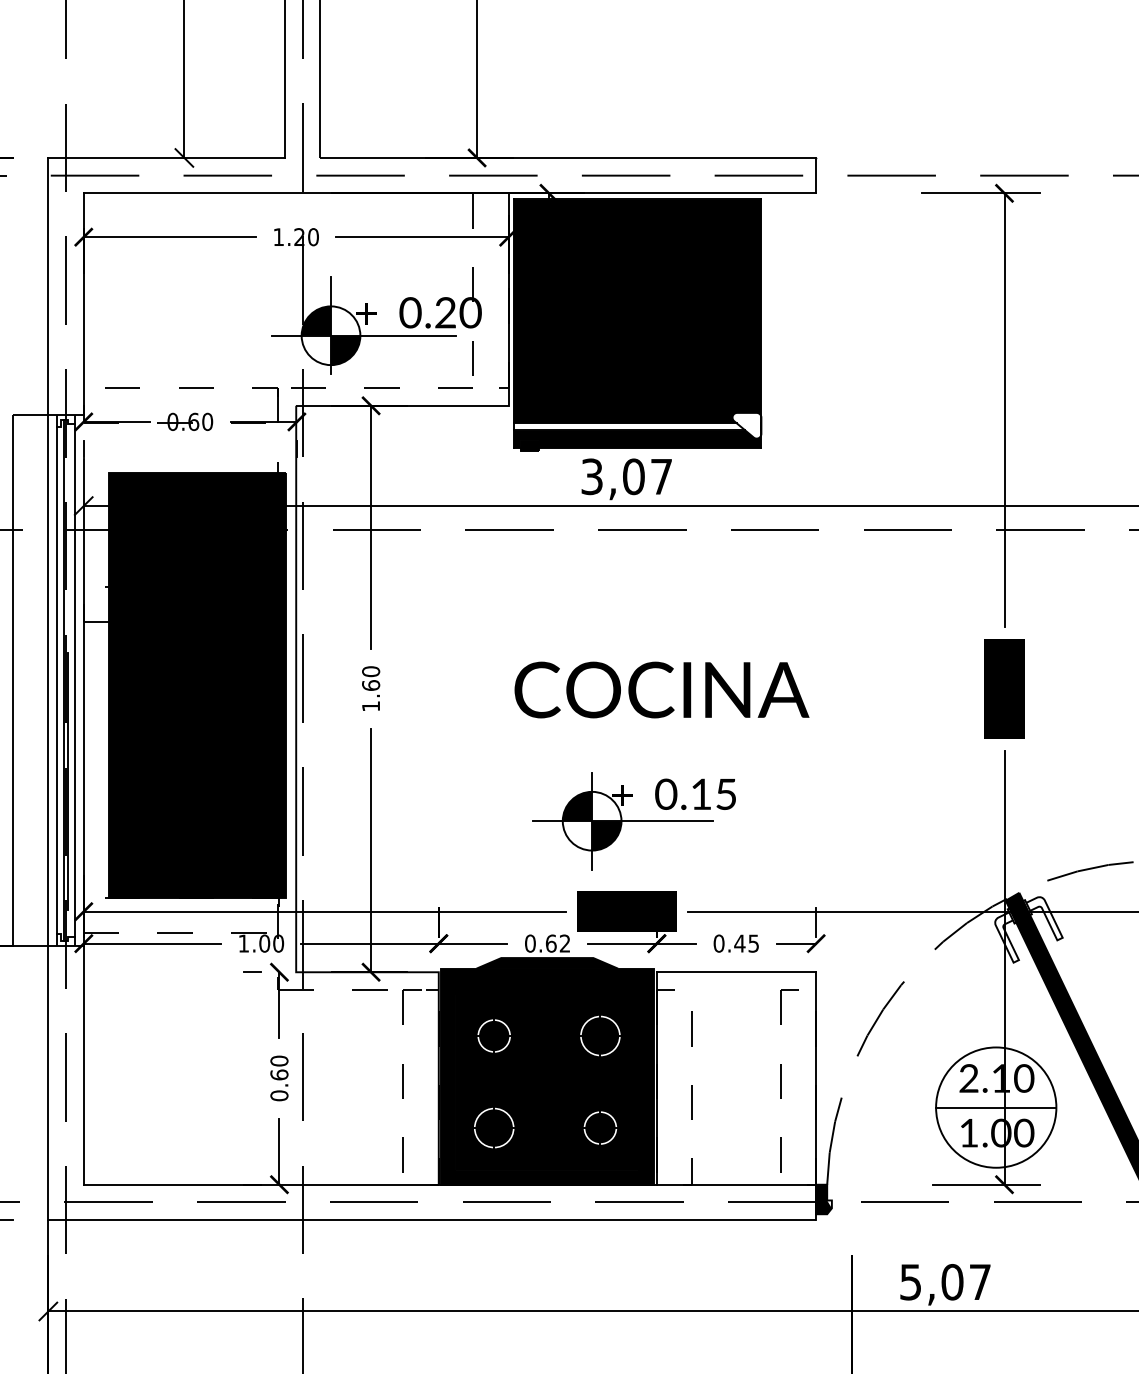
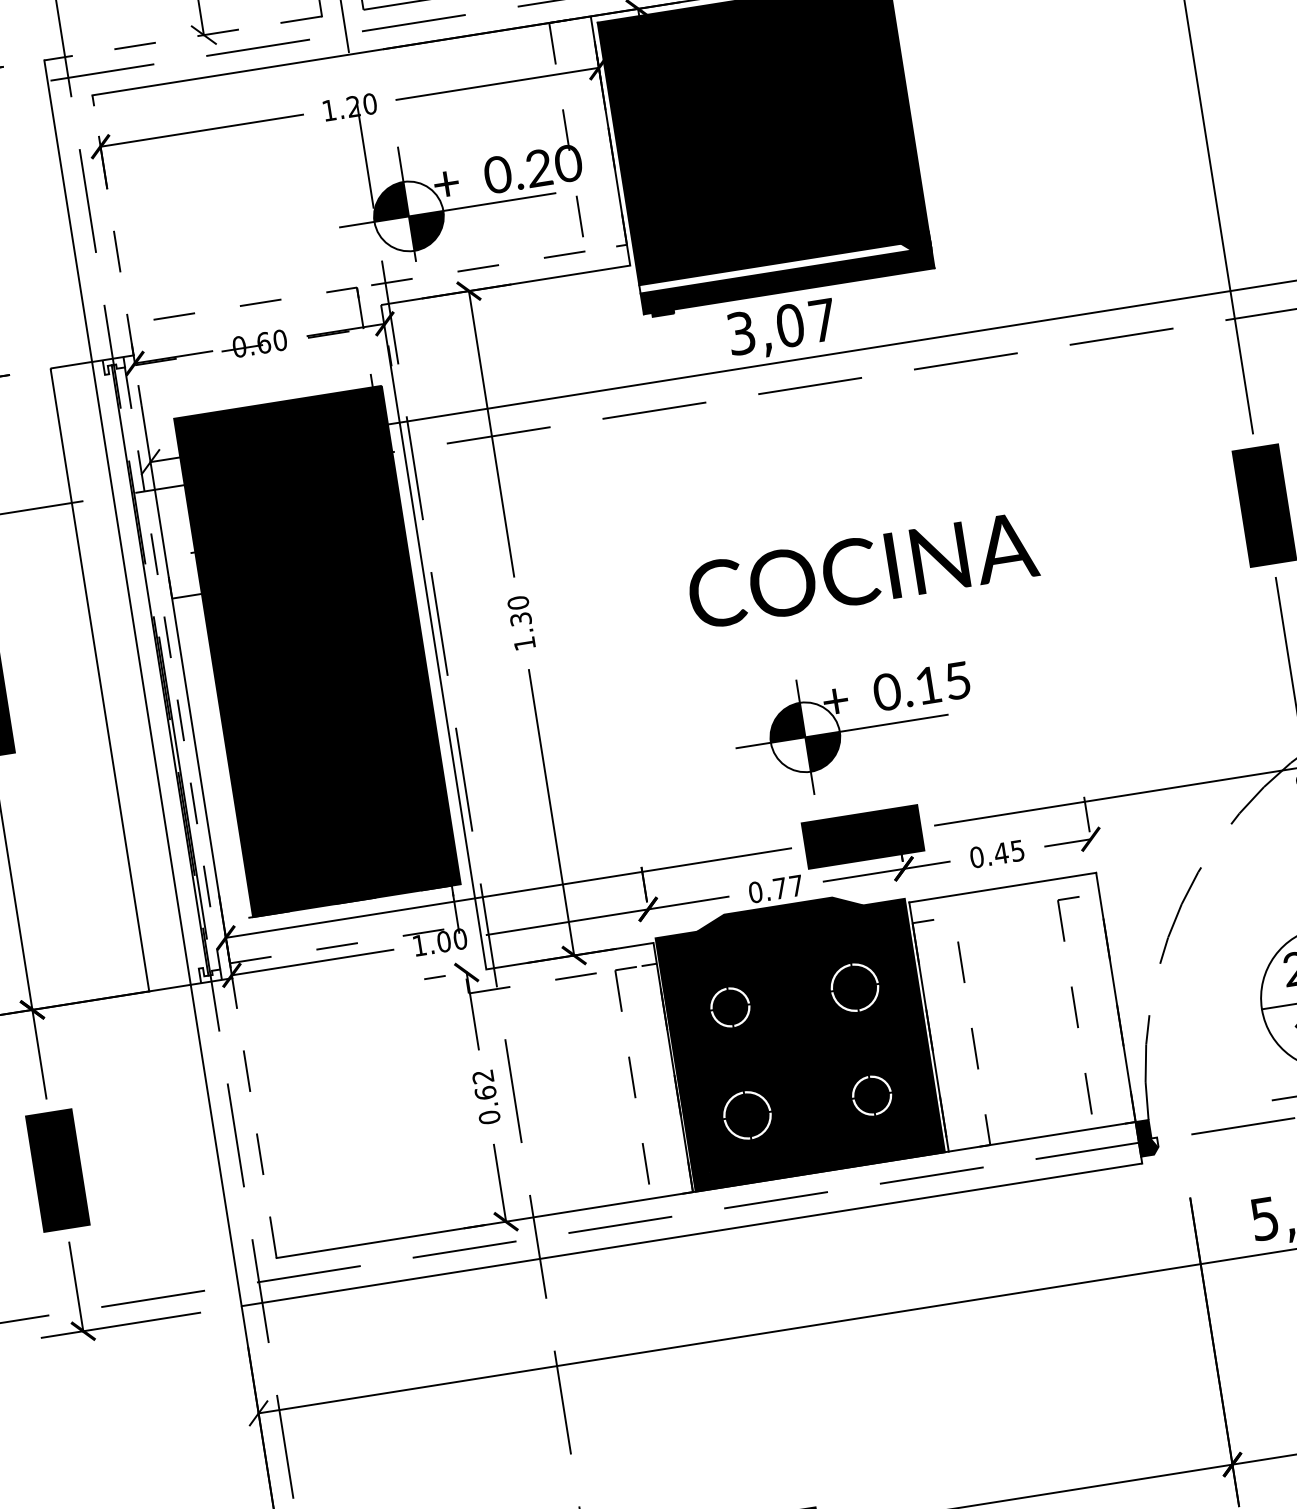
line: (166, 157) -> (182, 37), solid -> dashed
line: (83, 304) -> (112, 225), solid -> dashed
line: (57, 680) -> (152, 671), removed
line: (74, 680) -> (172, 668), solid -> dashed
text: (371, 685) -> (521, 619), 1.60 -> 1.30
text: (557, 943) -> (787, 887), 0.62 -> 0.77
text: (279, 1060) -> (483, 1076), 0.60 -> 0.62
line: (83, 1064) -> (253, 1117), solid -> dashed

